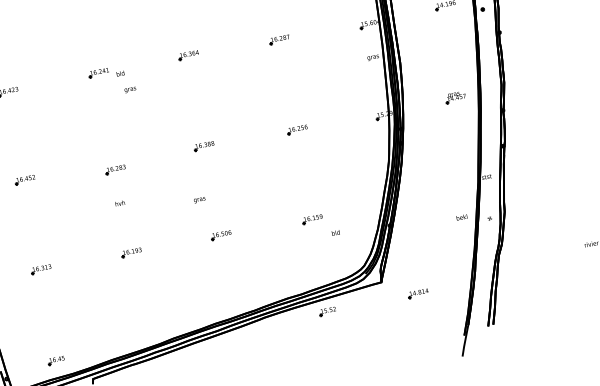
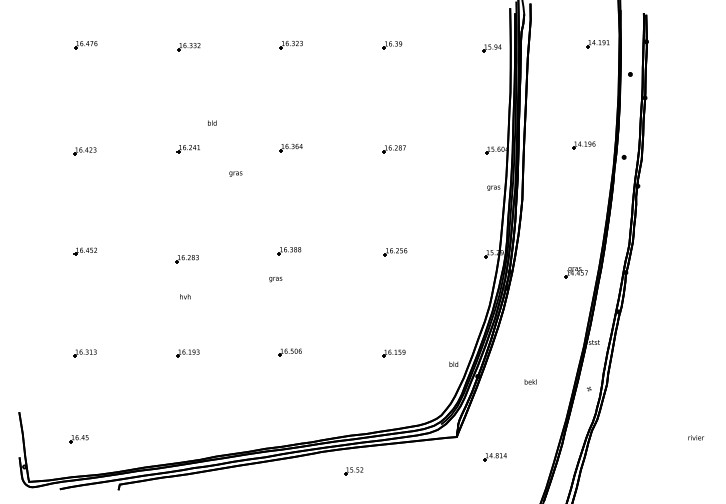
text: (120, 73) -> (212, 122), moved
text: (130, 89) -> (235, 173), moved
part: (454, 97) -> (575, 272), moved
text: (199, 200) -> (275, 279), moved
text: (461, 217) -> (530, 381), moved
text: (335, 232) -> (453, 363), moved
part: (327, 311) -> (353, 471), moved
part: (55, 361) -> (78, 439), moved

